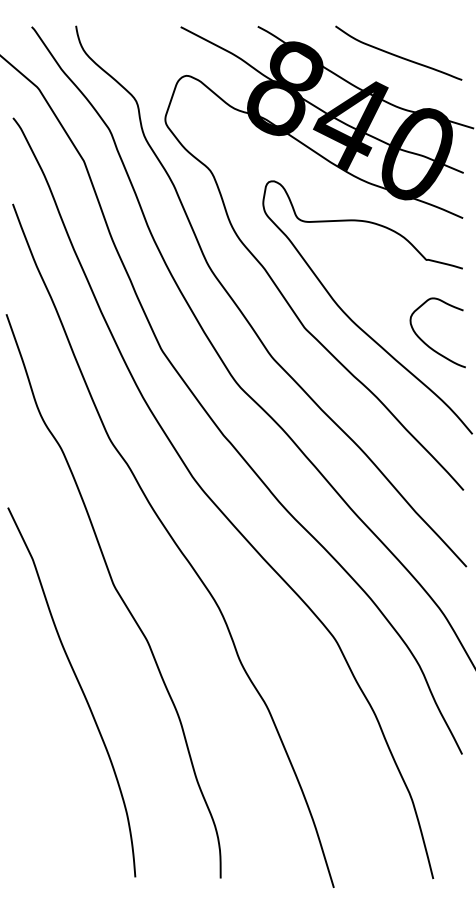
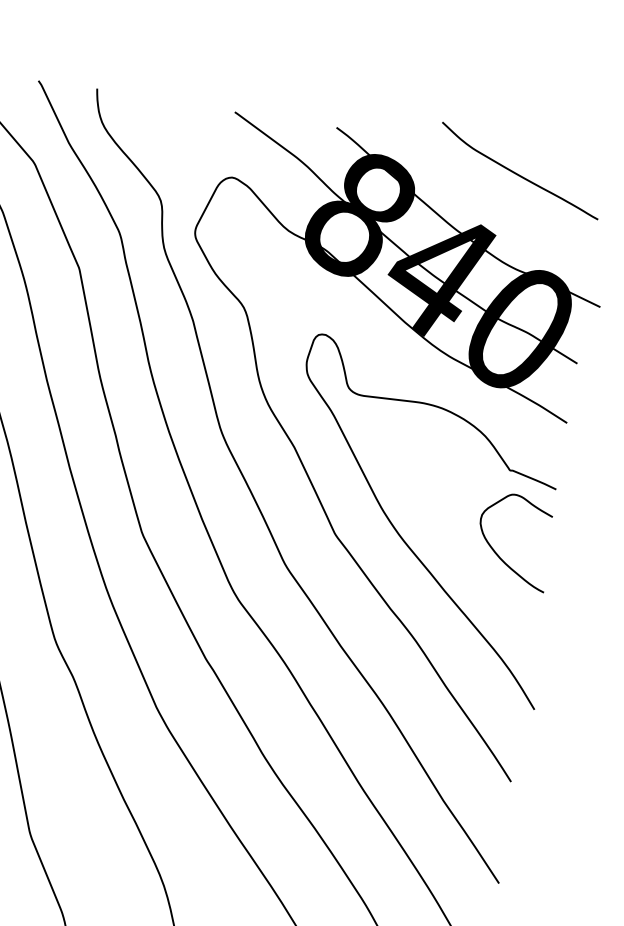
curve: (396, 54) -> (516, 172), moved
curve: (426, 343) -> (497, 552), moved

